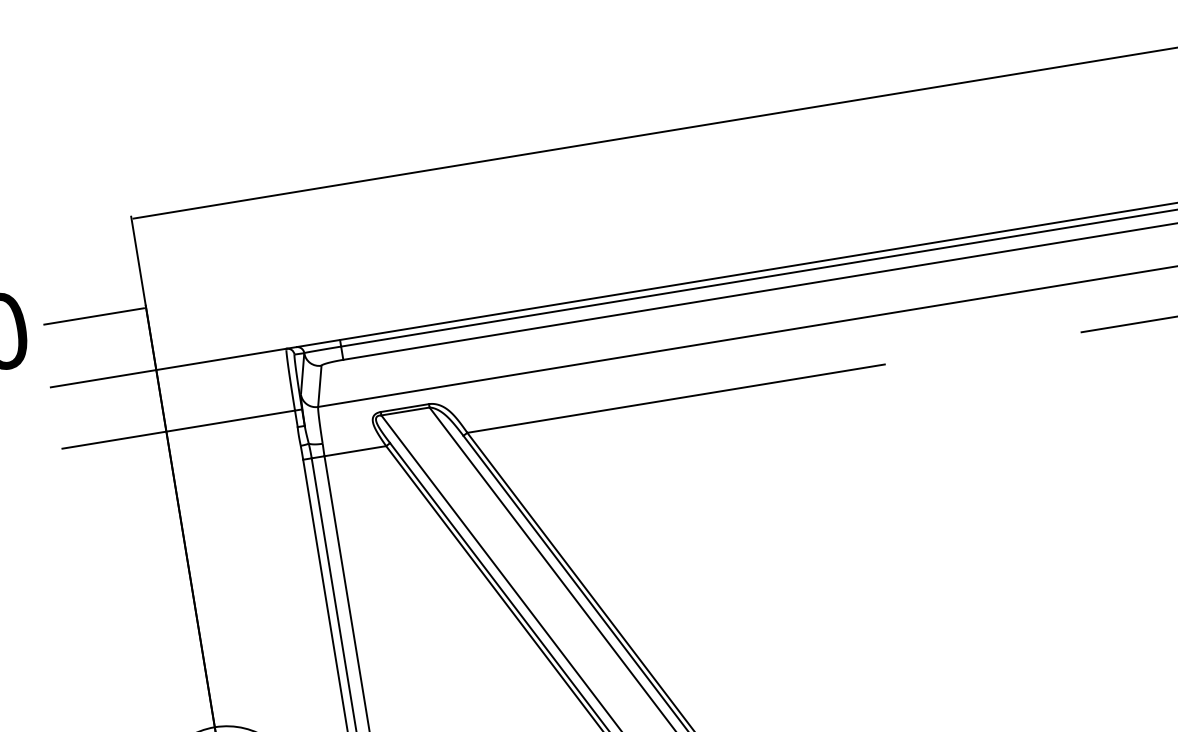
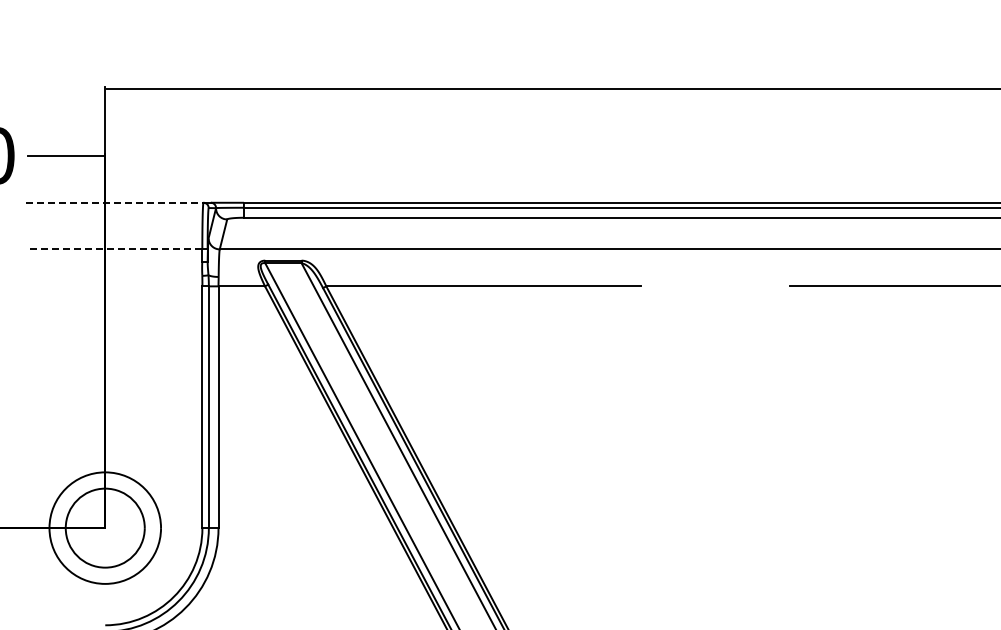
line: (168, 367) -> (114, 202), solid -> dashed
line: (178, 429) -> (114, 249), solid -> dashed

